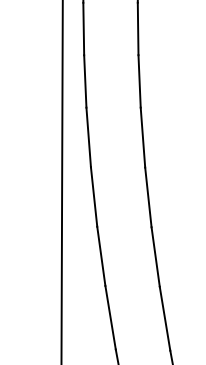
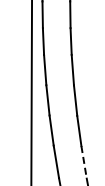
line: (165, 318) -> (84, 162), solid -> dashed

